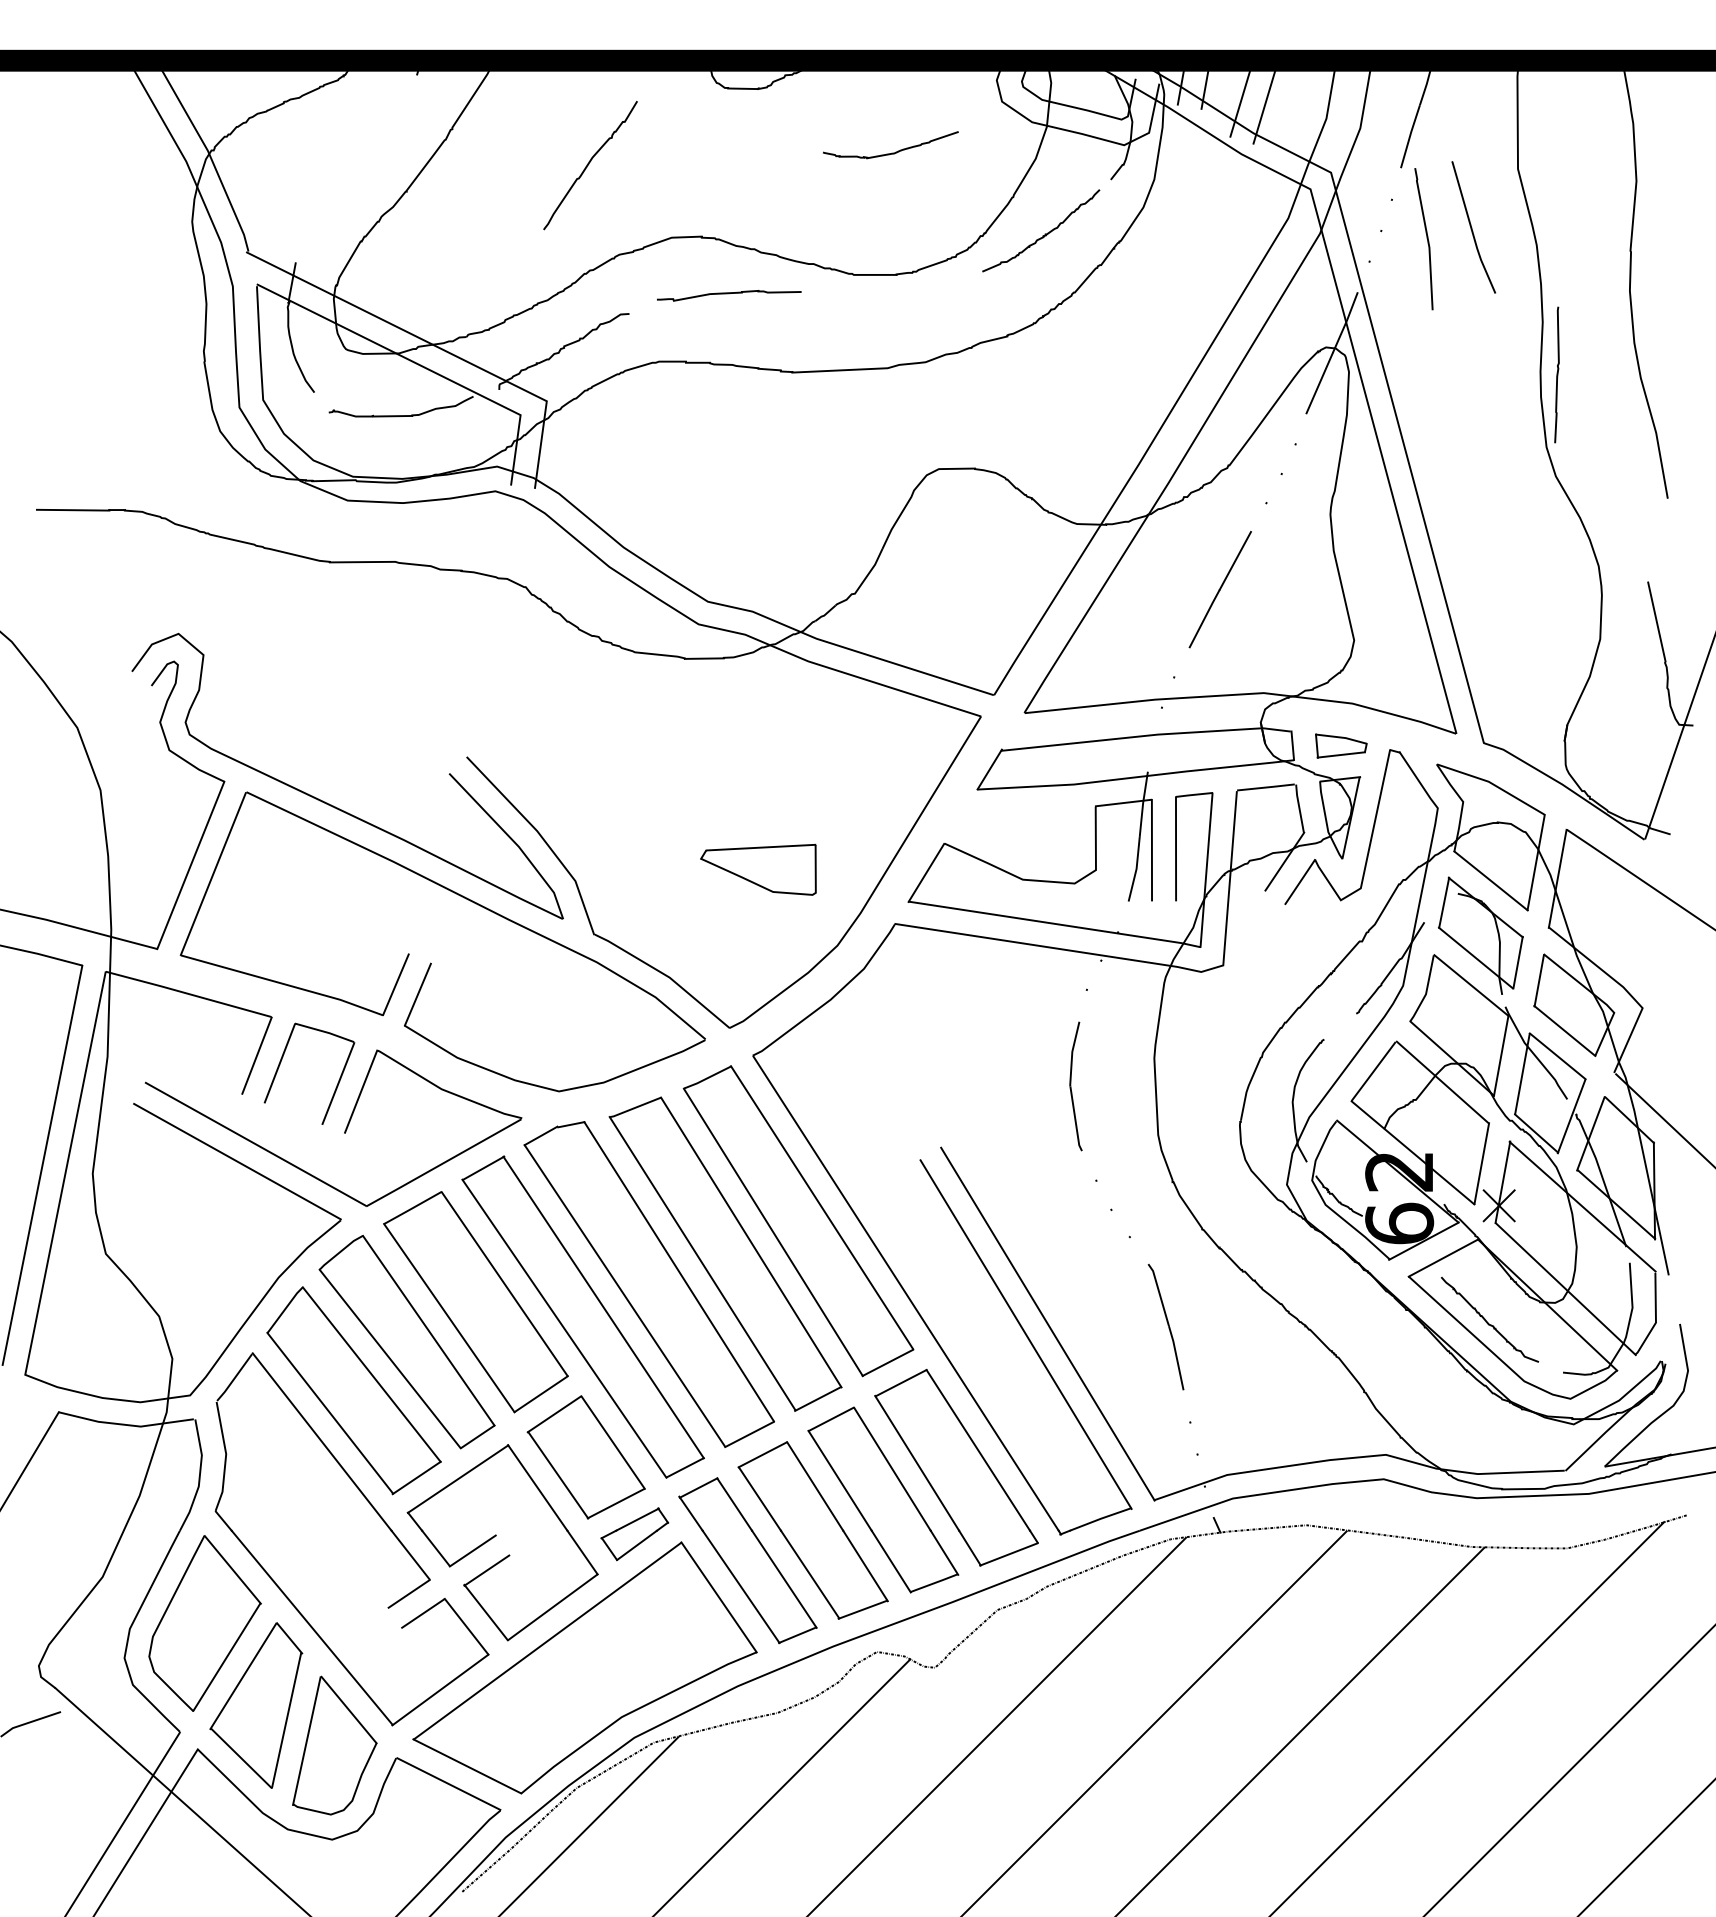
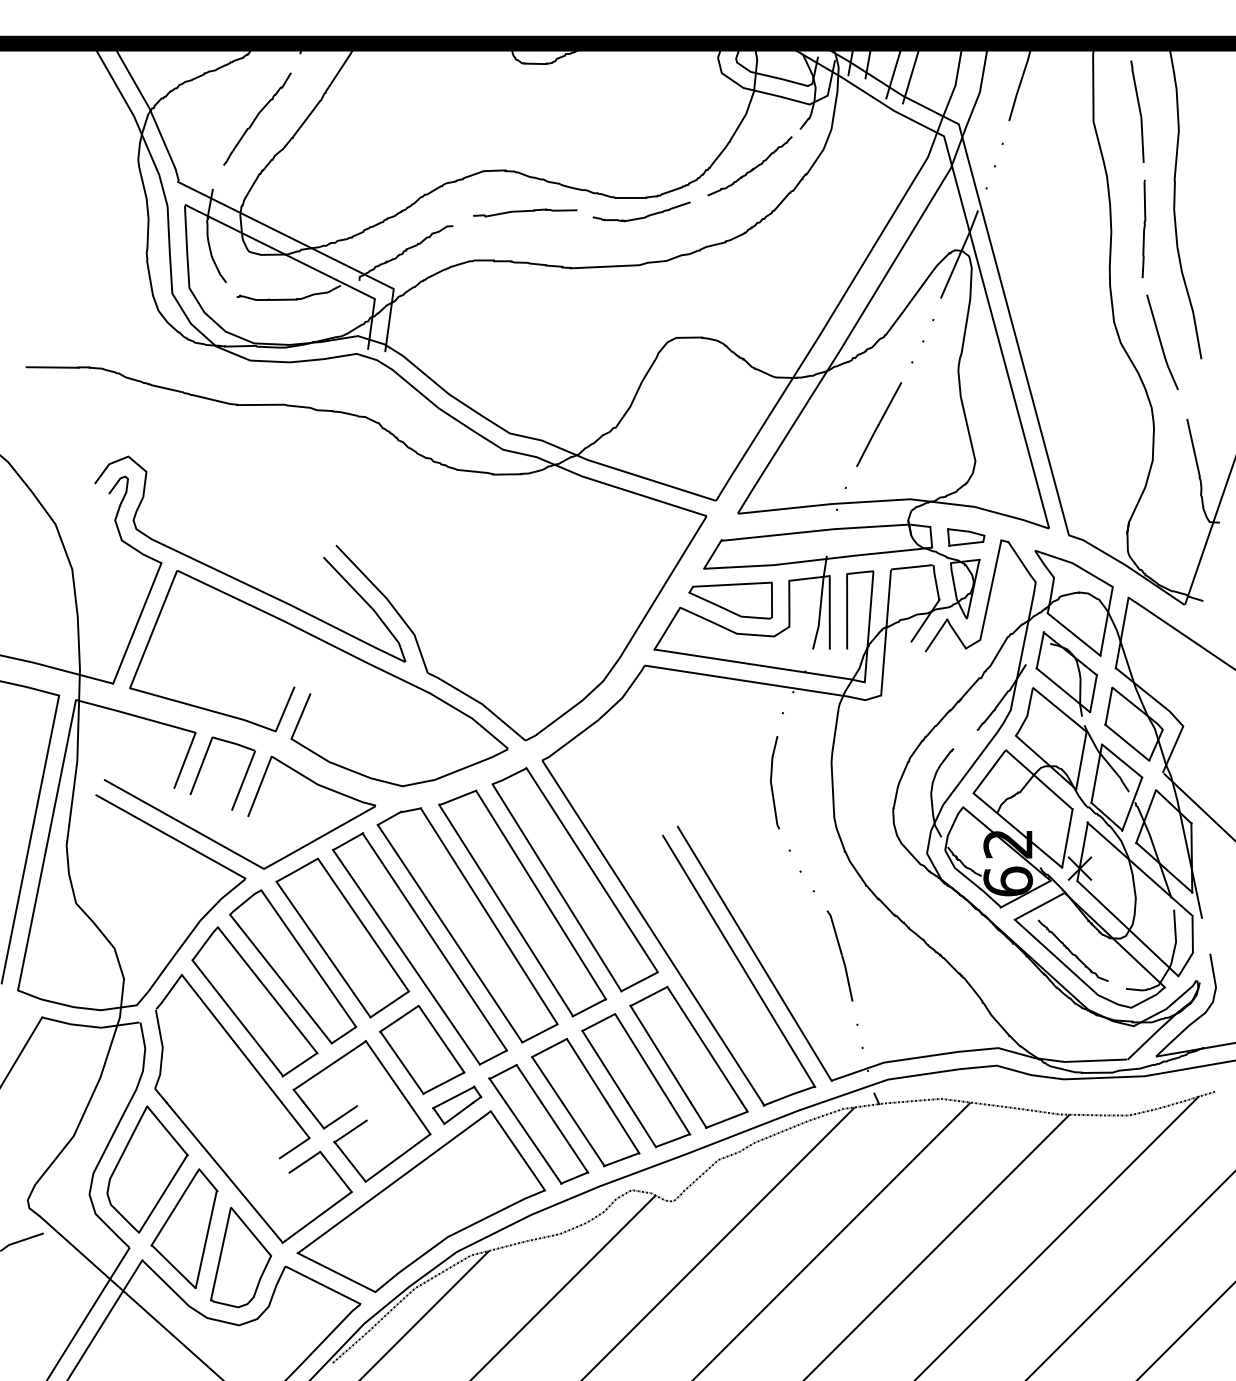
curve: (891, 152) -> (642, 217), moved
curve: (589, 164) -> (256, 118), moved
line: (1472, 227) -> (1161, 342), moved
line: (1426, 238) -> (1139, 111), moved
curve: (1556, 374) -> (1143, 228), moved
part: (758, 869) -> (730, 600), moved

